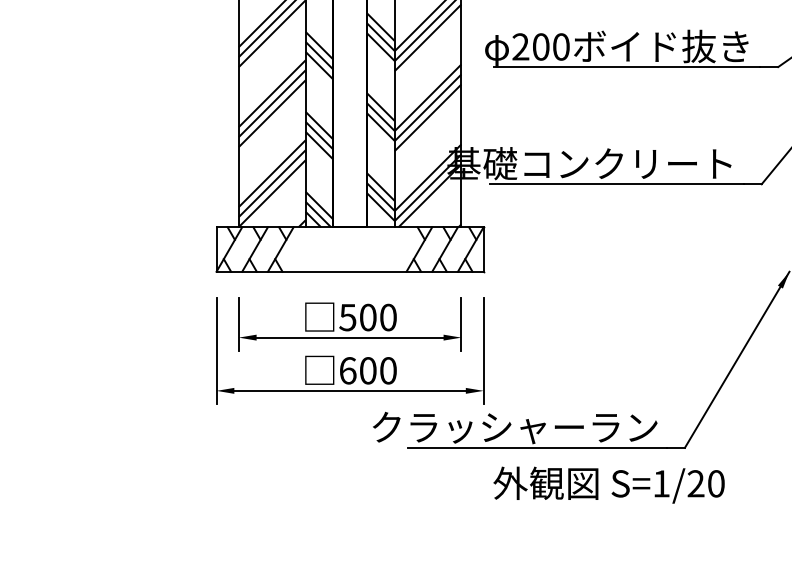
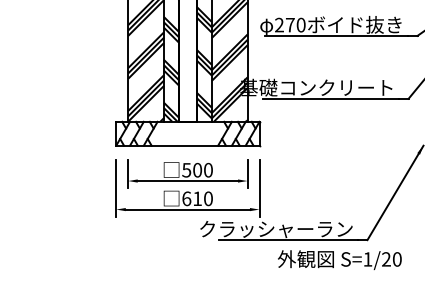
text: (541, 45) -> (290, 24), 200 -> 270
text: (368, 370) -> (197, 198), 600 -> 610
text: (608, 483) -> (339, 259), moved

